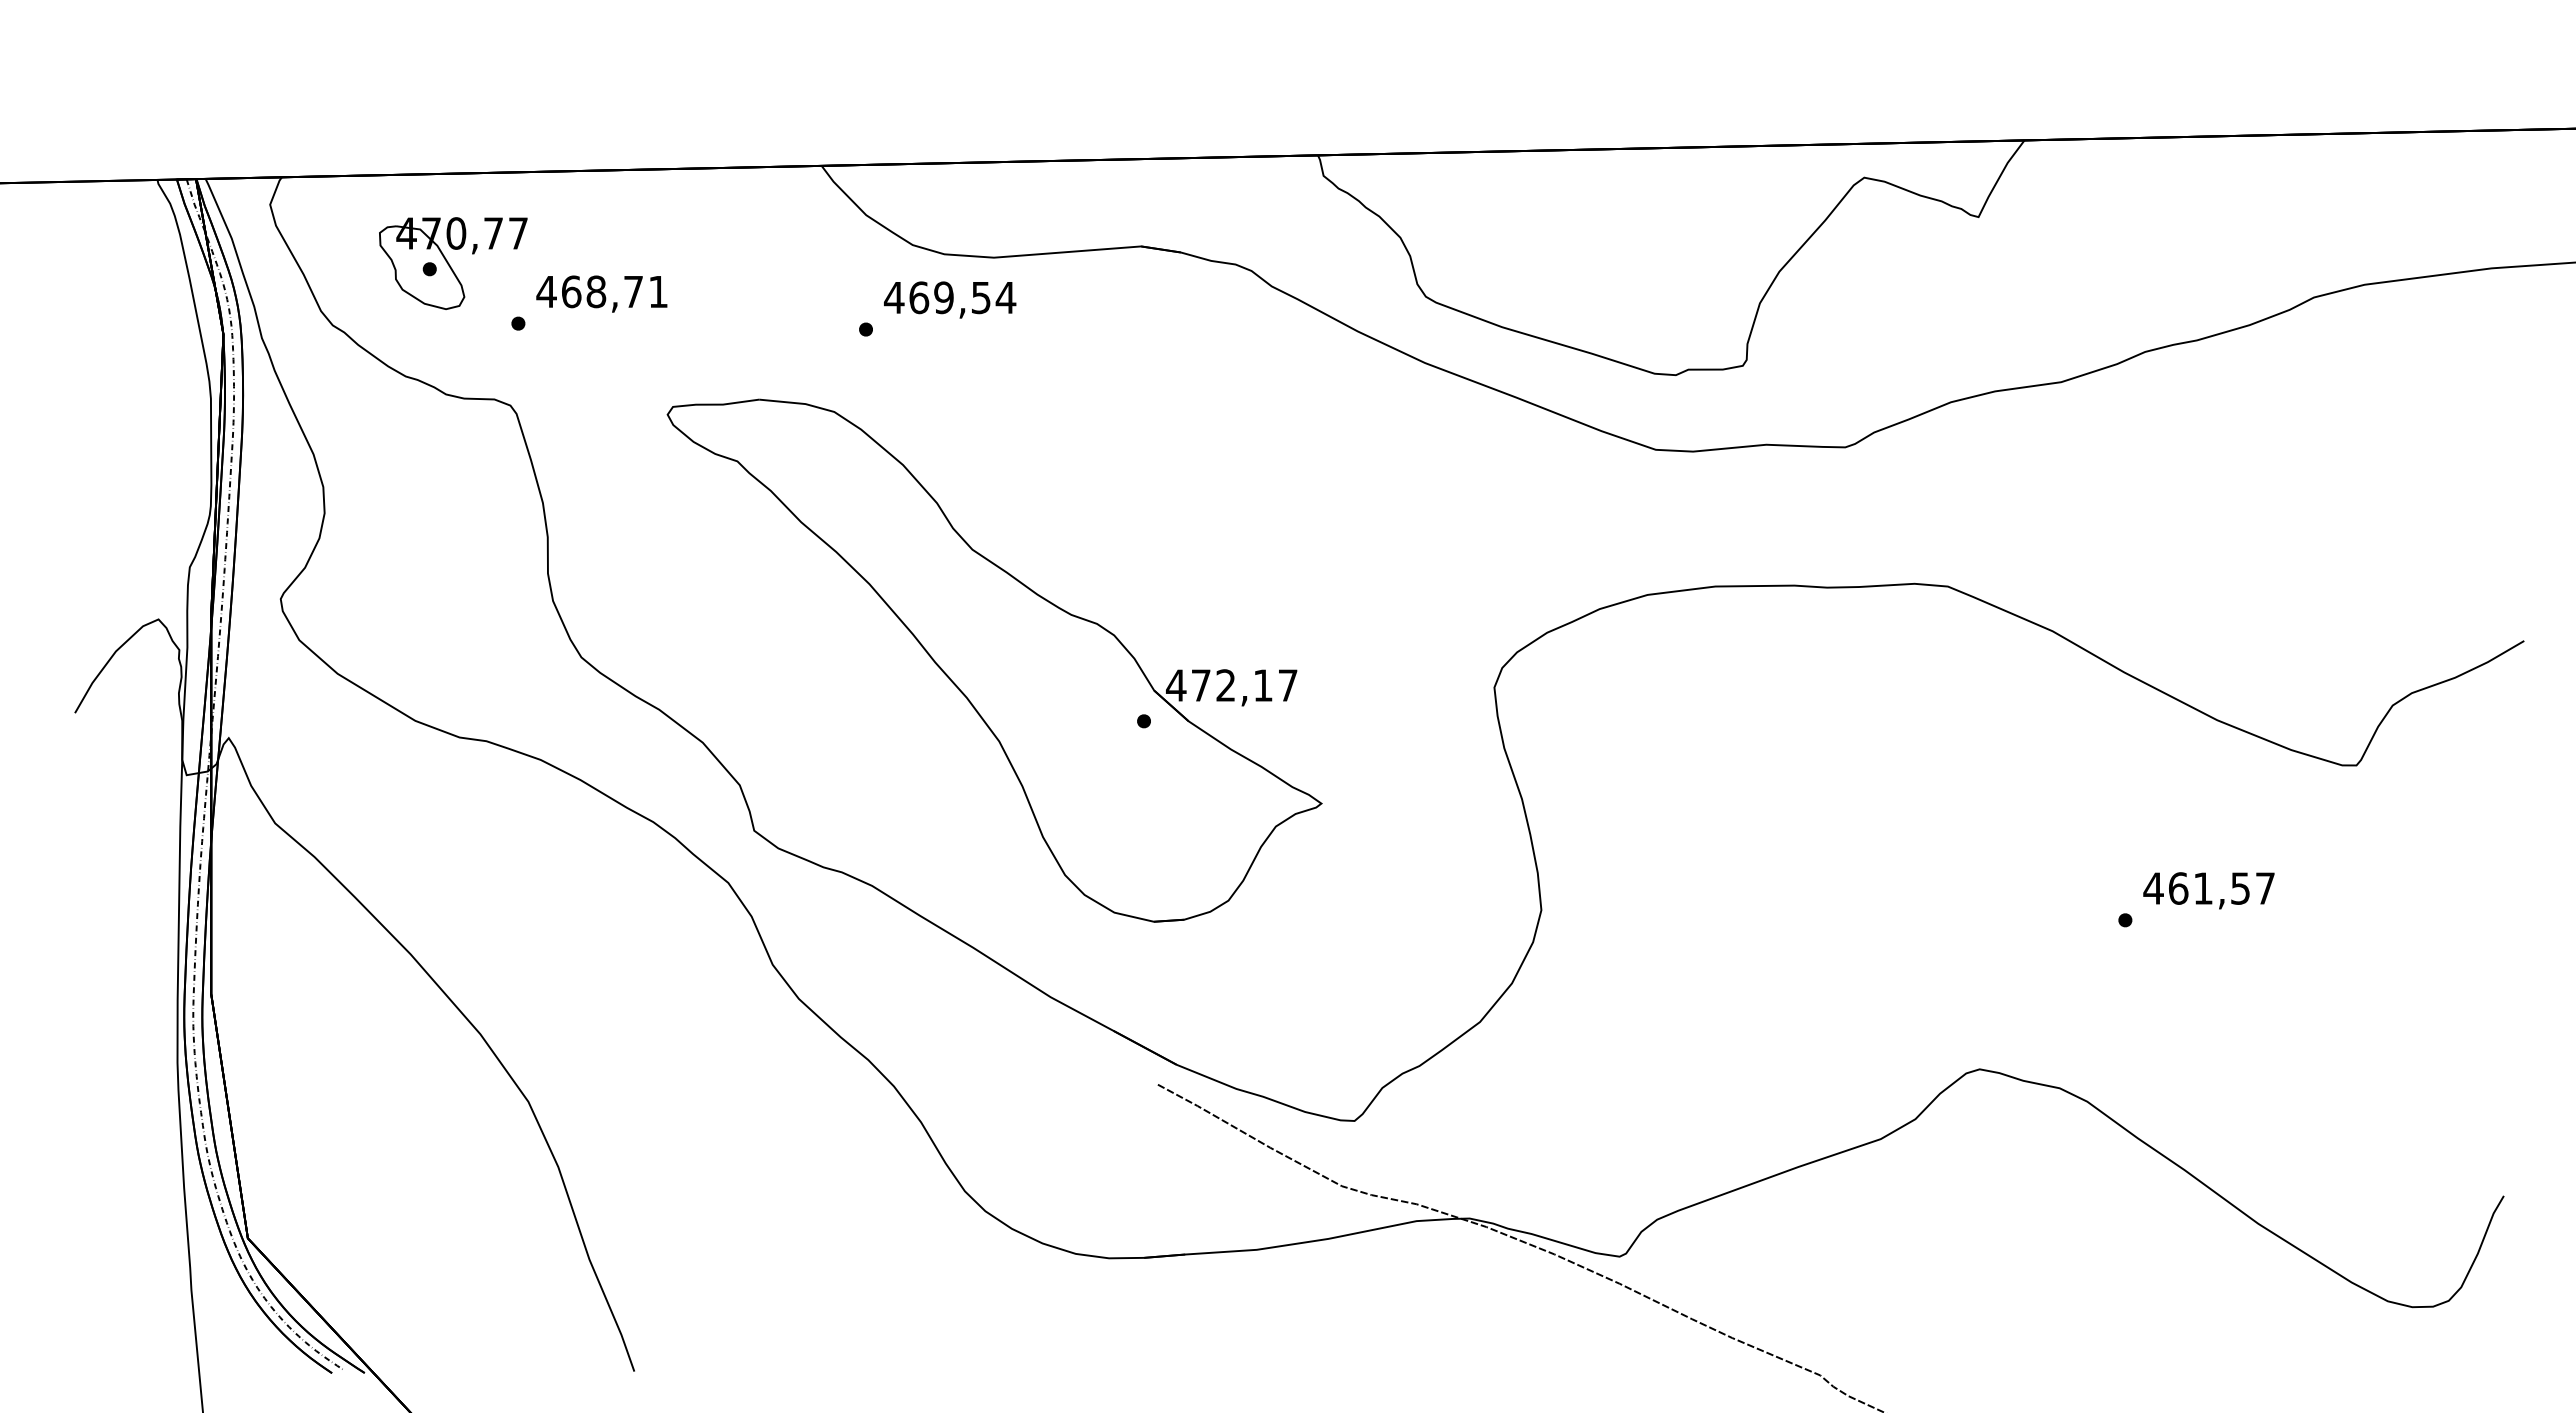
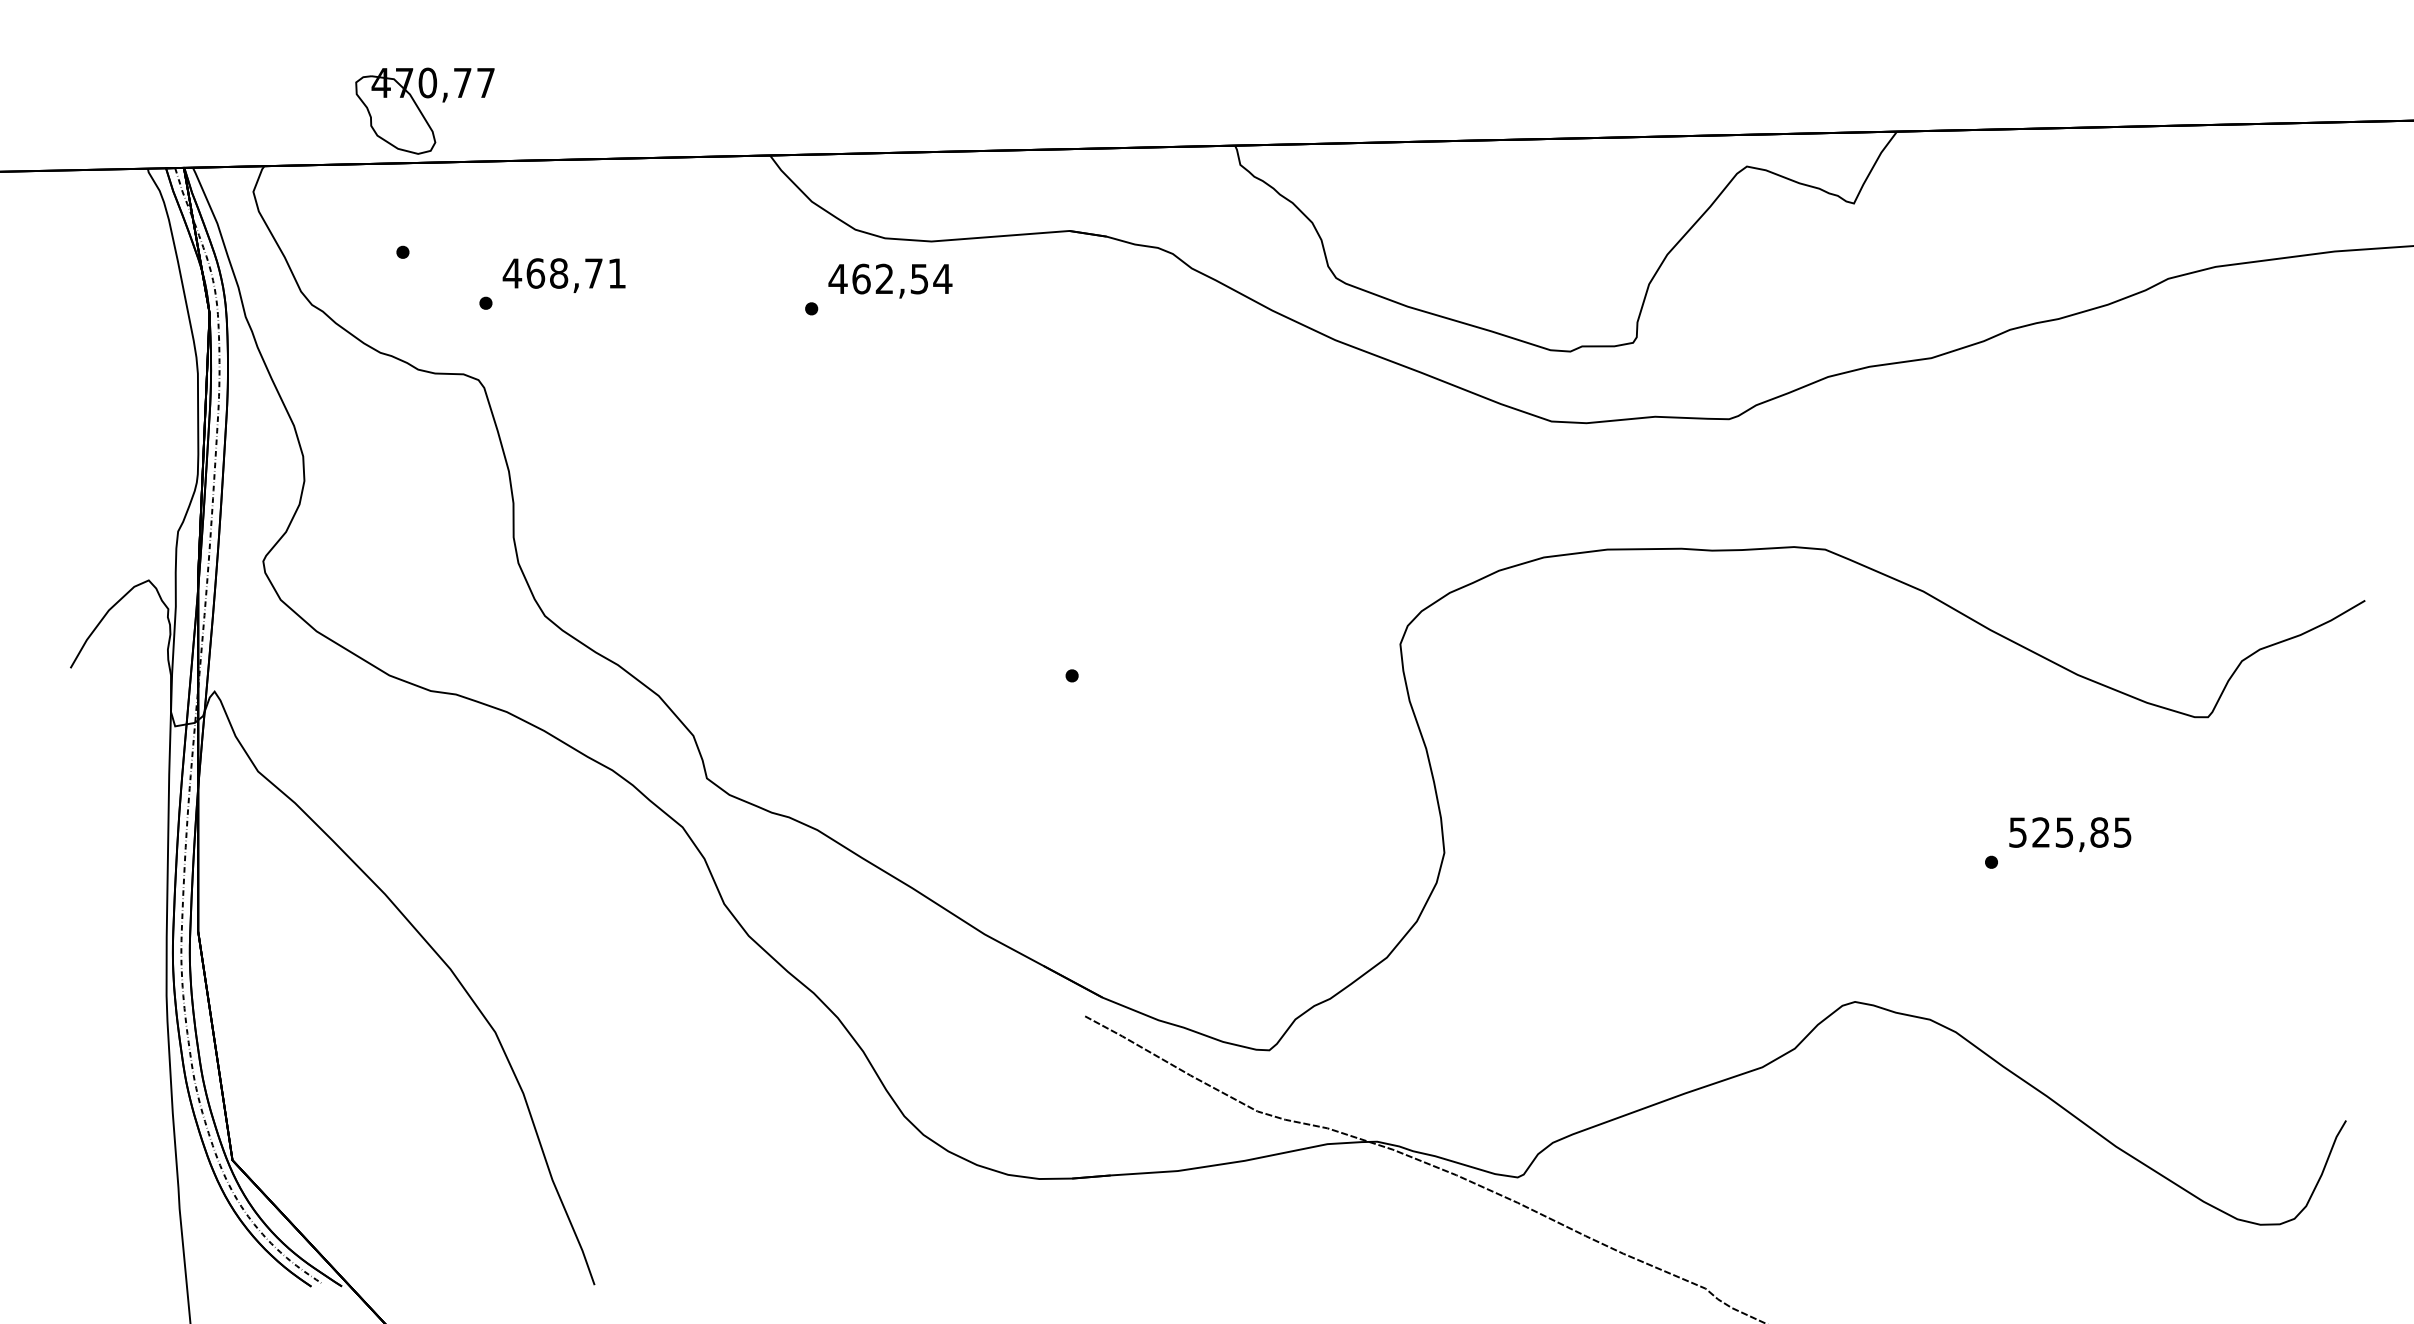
part: (453, 263) -> (425, 111), moved
text: (943, 297) -> (884, 278), 469,54 -> 462,54
part: (994, 660) -> (932, 618), removed
text: (2208, 888) -> (2069, 832), 461,57 -> 525,85

